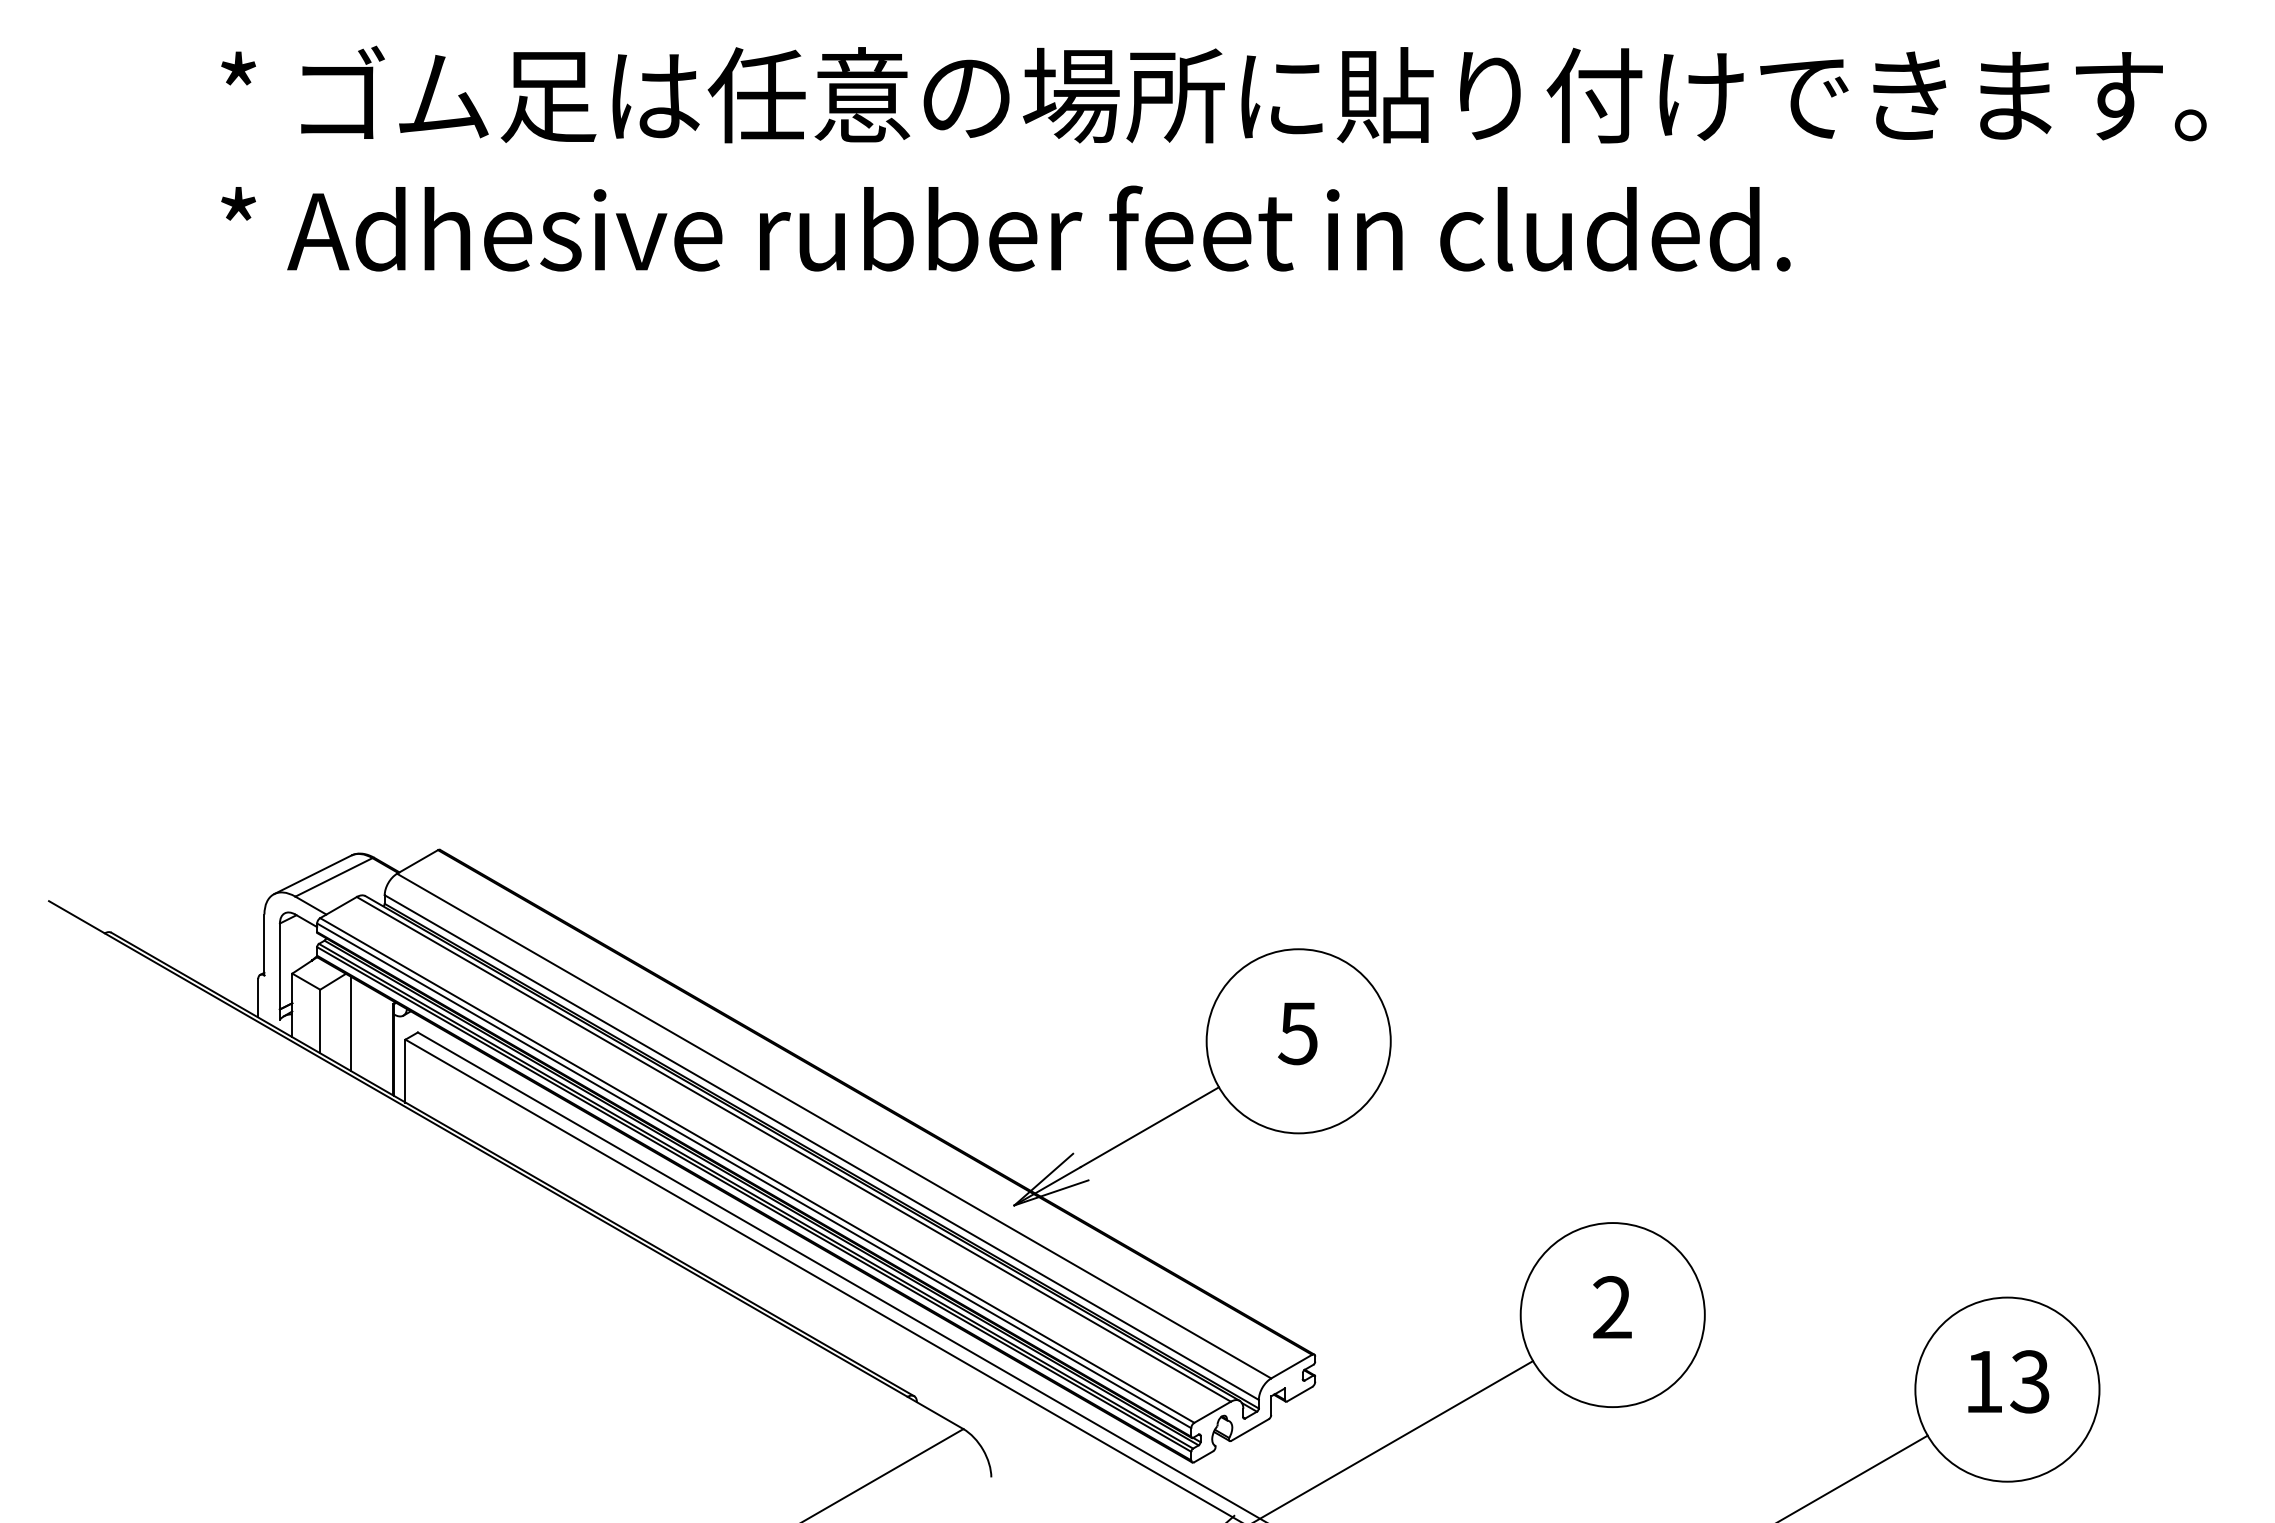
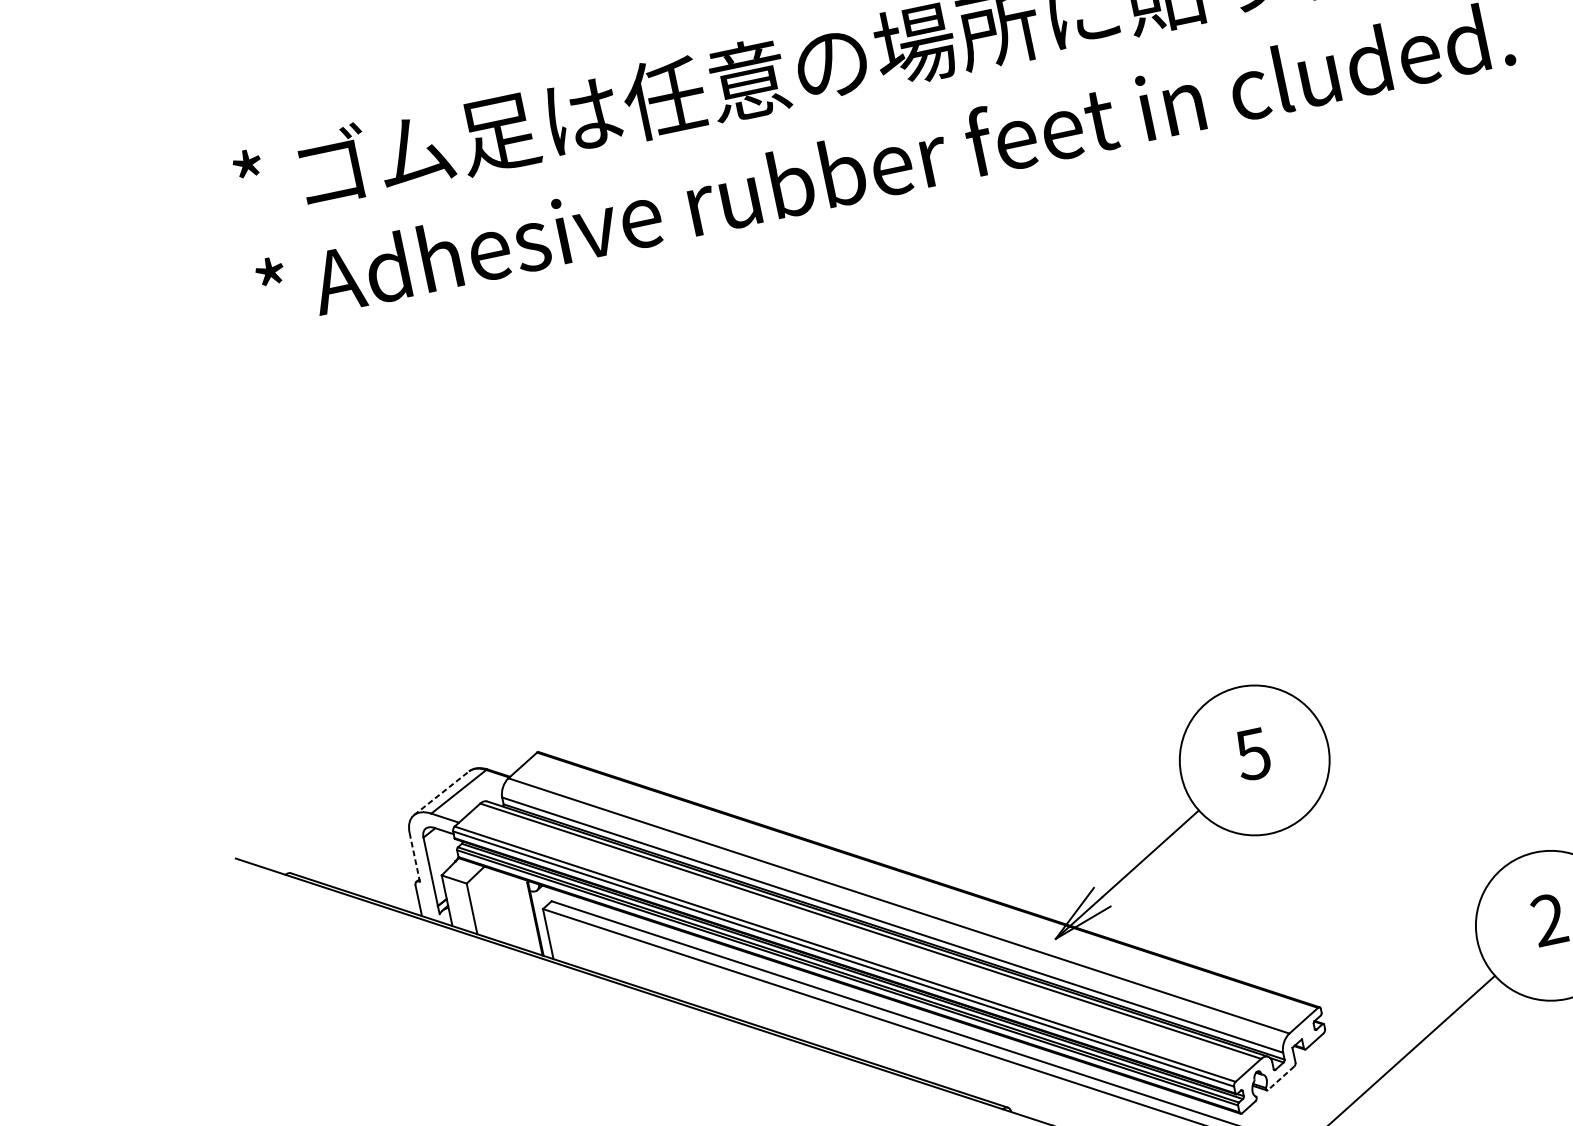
line: (313, 874) -> (442, 792), solid -> dashed
line: (264, 945) -> (414, 857), solid -> dashed
line: (351, 1023) -> (497, 905), removed
line: (1250, 1430) -> (1281, 1078), solid -> dashed

